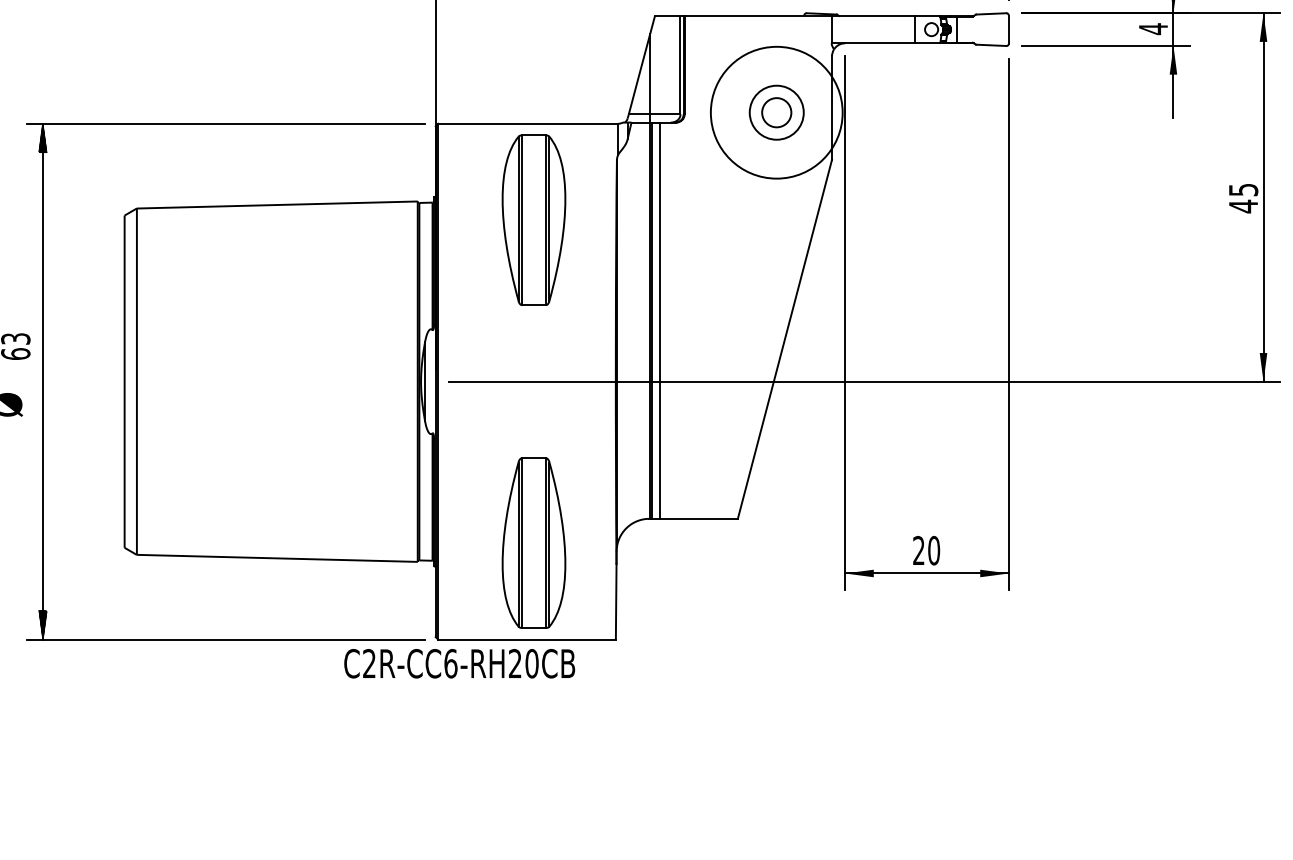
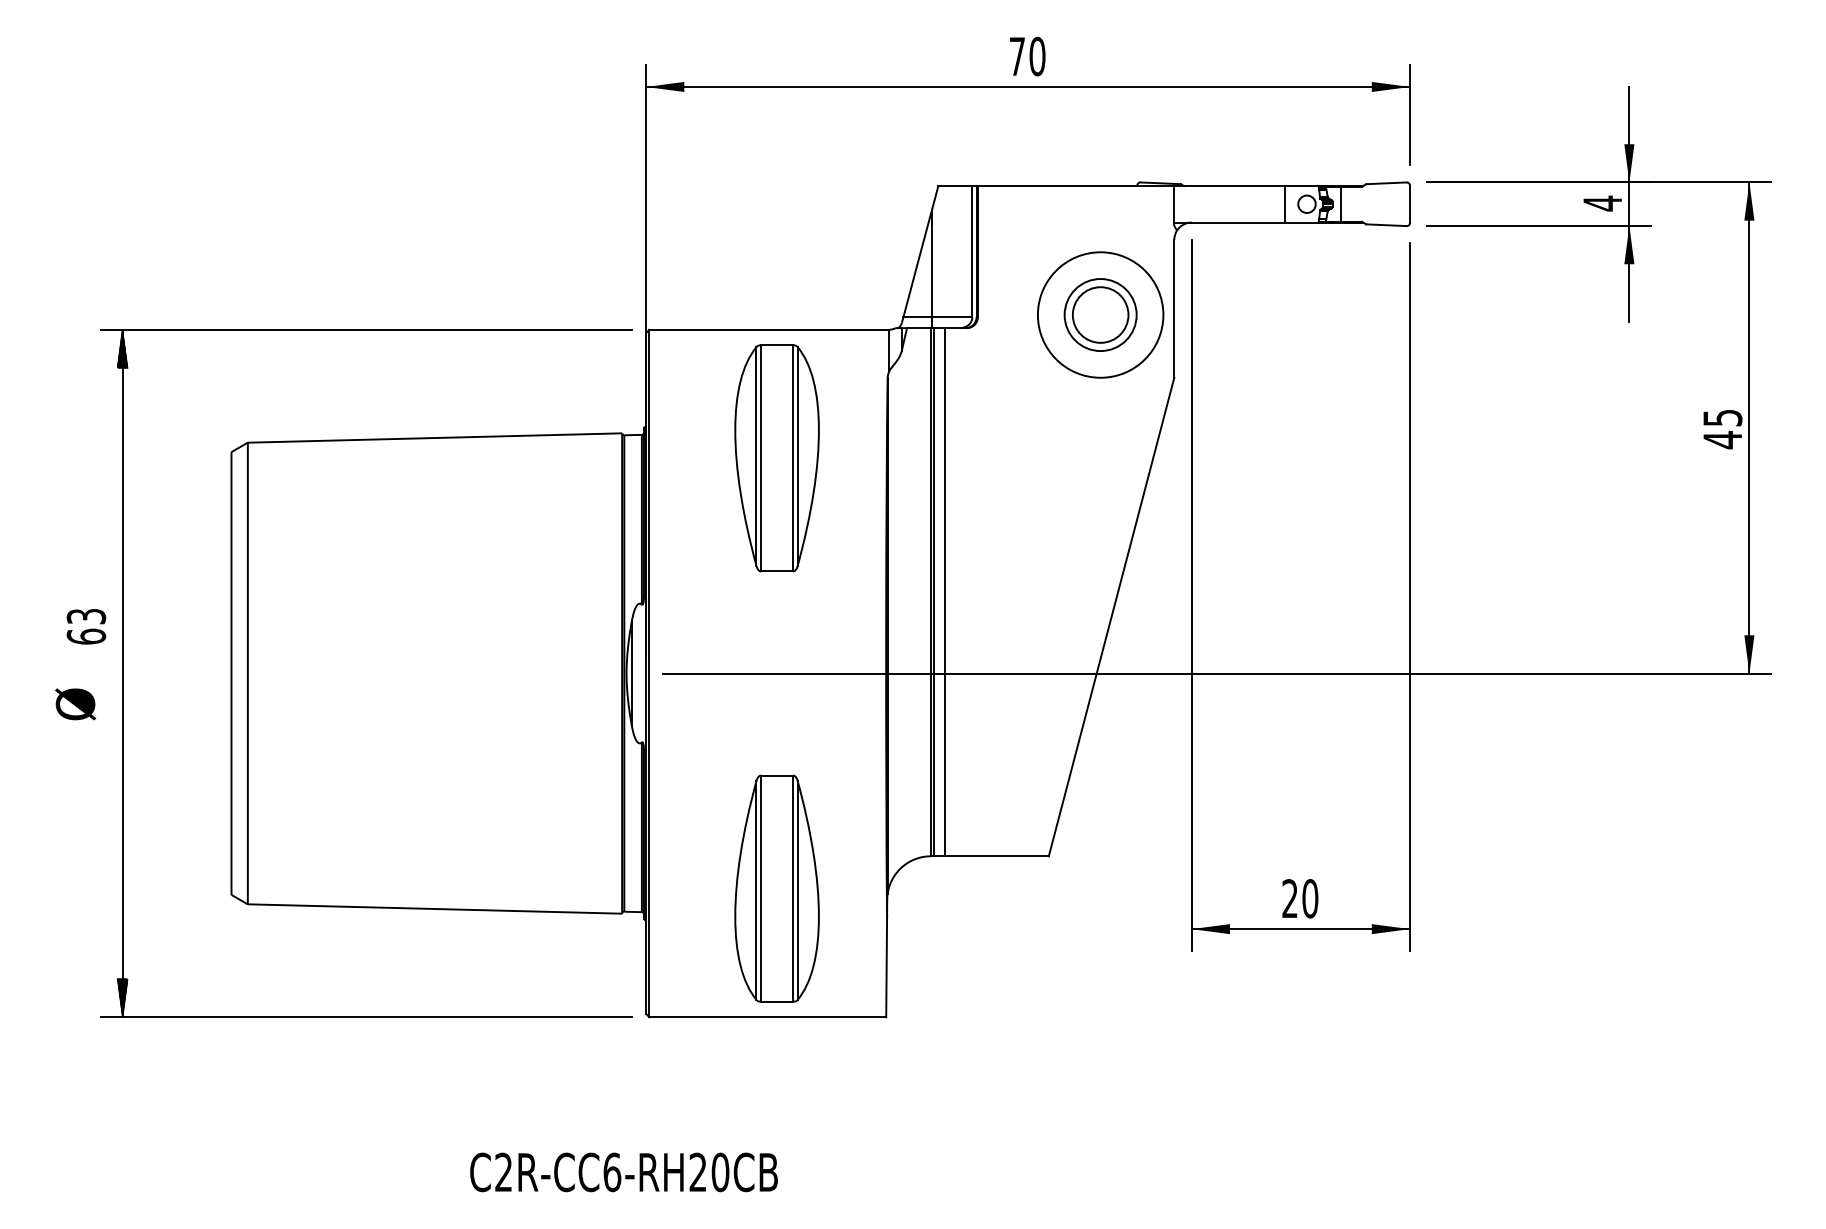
circle: (776, 112) -> (1100, 314), size x0.71
circle: (776, 112) -> (1100, 314), size x1.43
text: (459, 663) -> (623, 1172), moved

